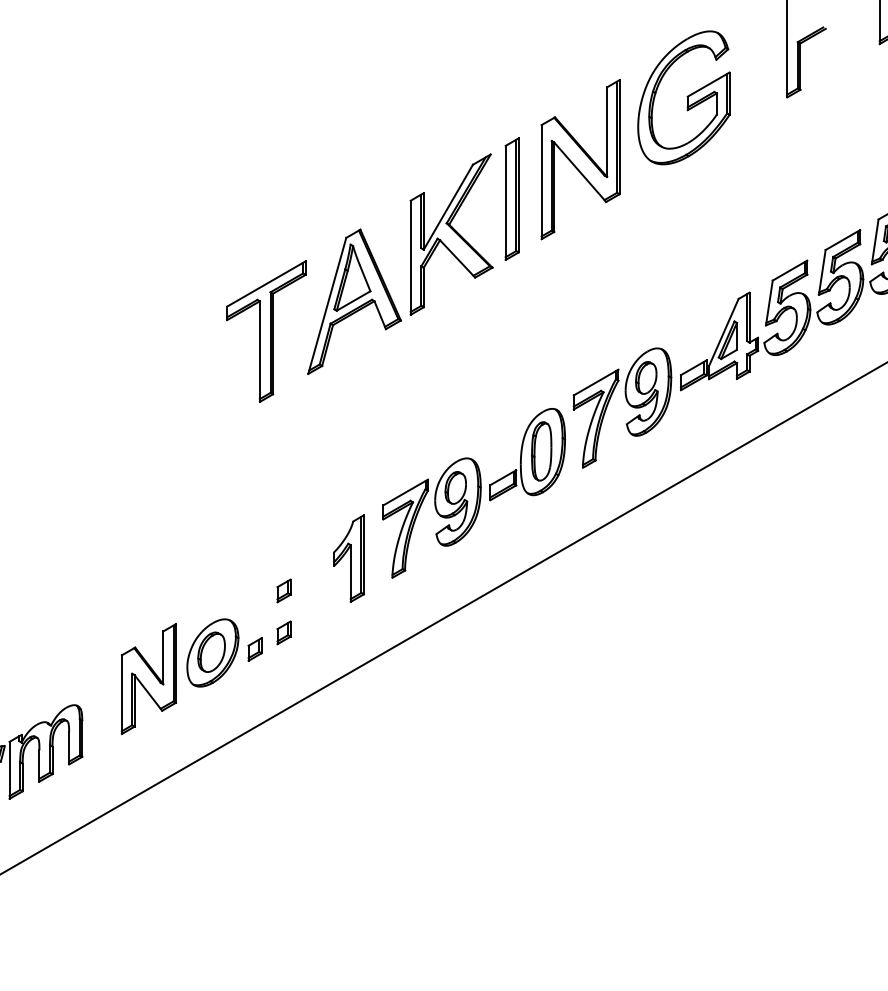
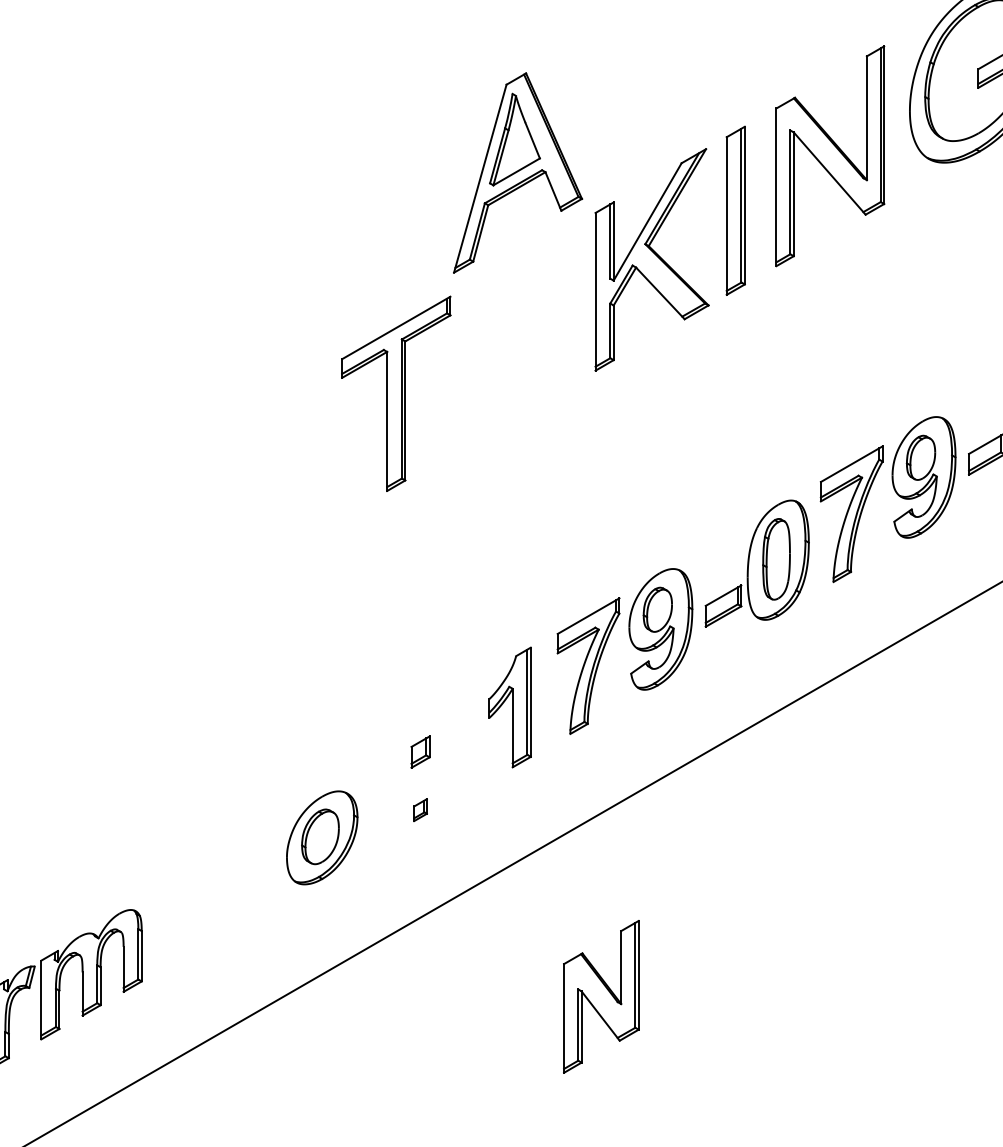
part: (354, 301) -> (517, 172), moved
part: (283, 632) -> (419, 809), size x0.7
part: (254, 649) -> (379, 833), removed
part: (148, 679) -> (600, 997), moved

